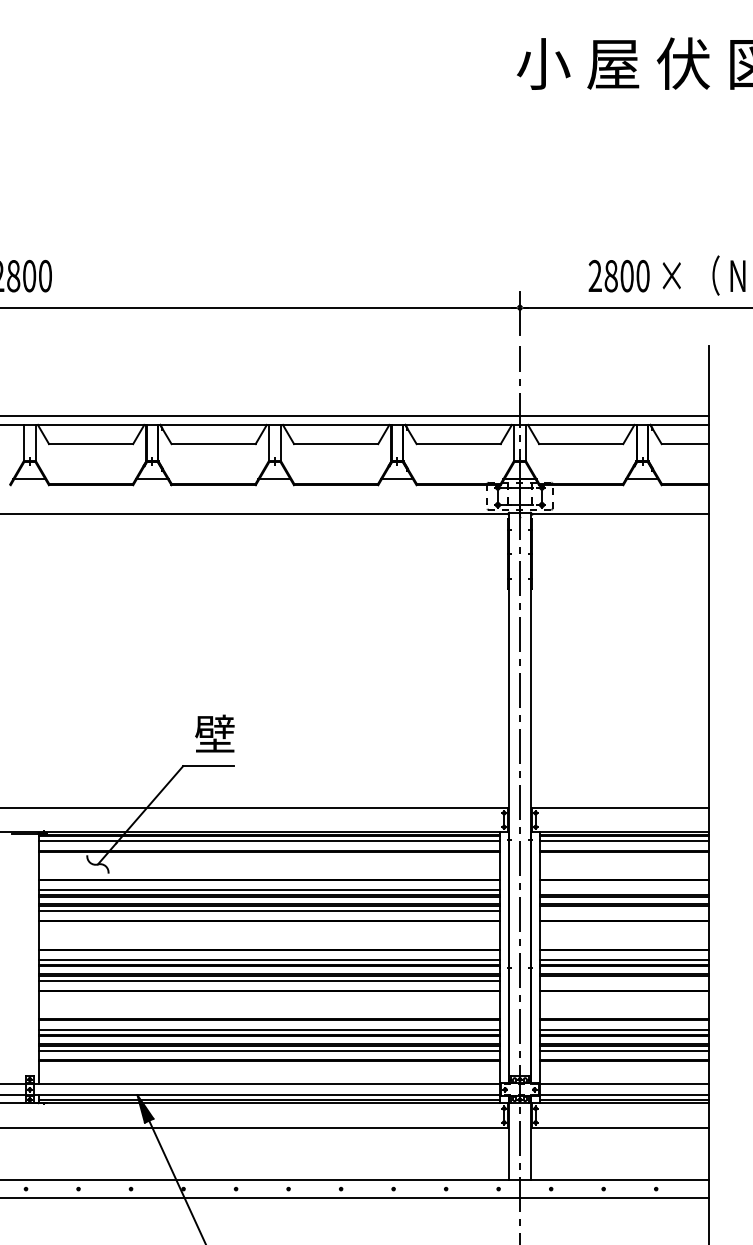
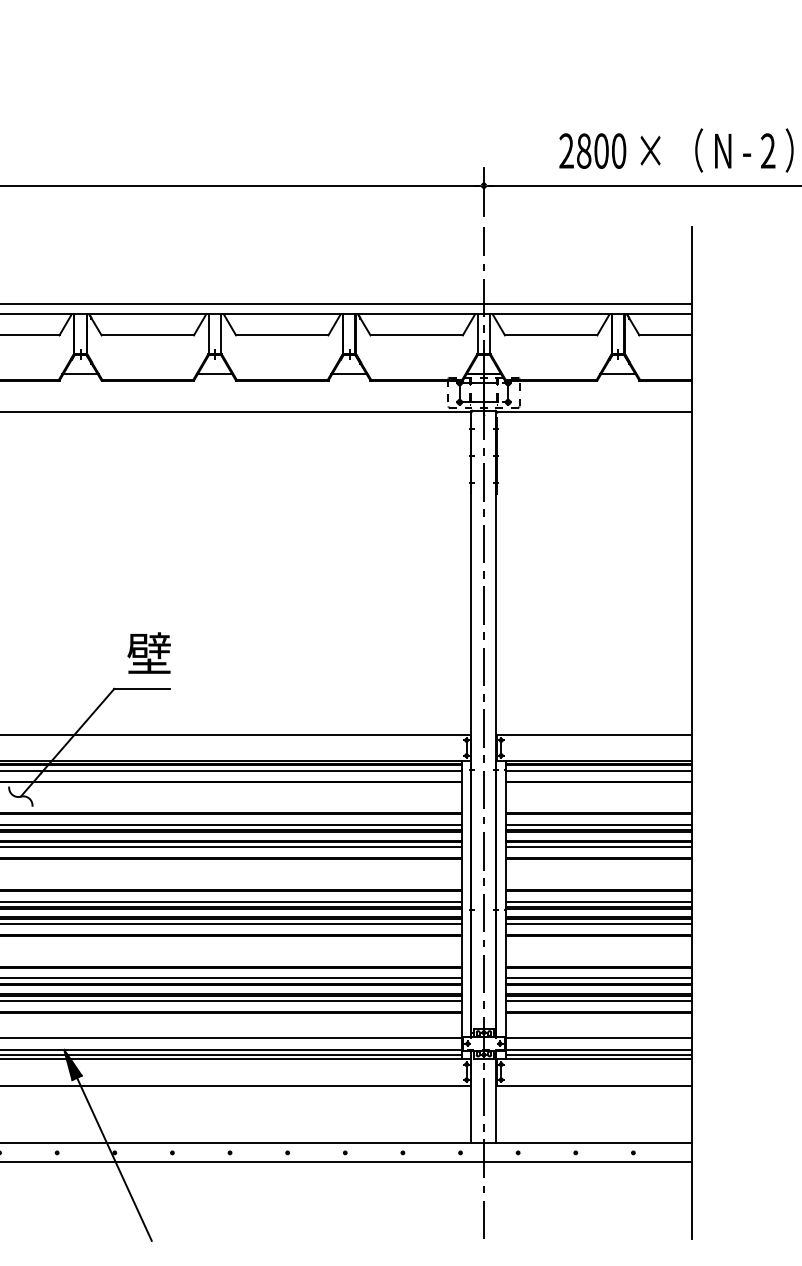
line: (624, 890) -> (598, 825), added
line: (624, 910) -> (598, 847), added
line: (624, 980) -> (598, 923), added

